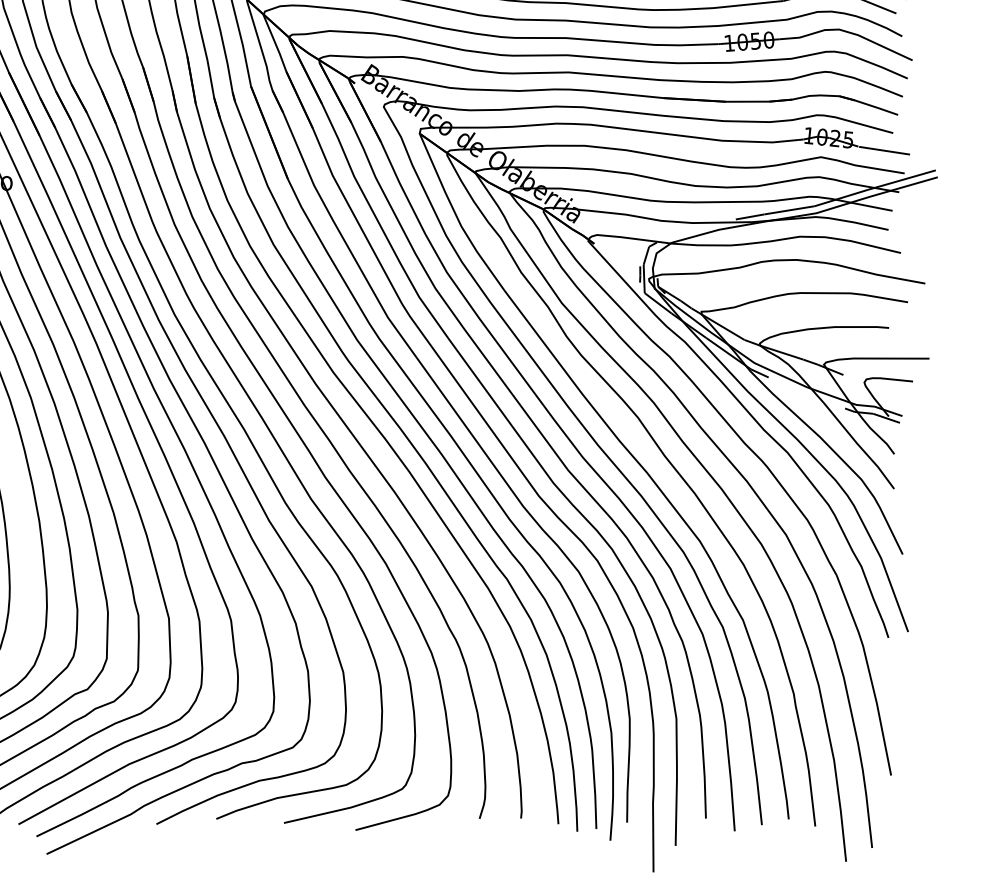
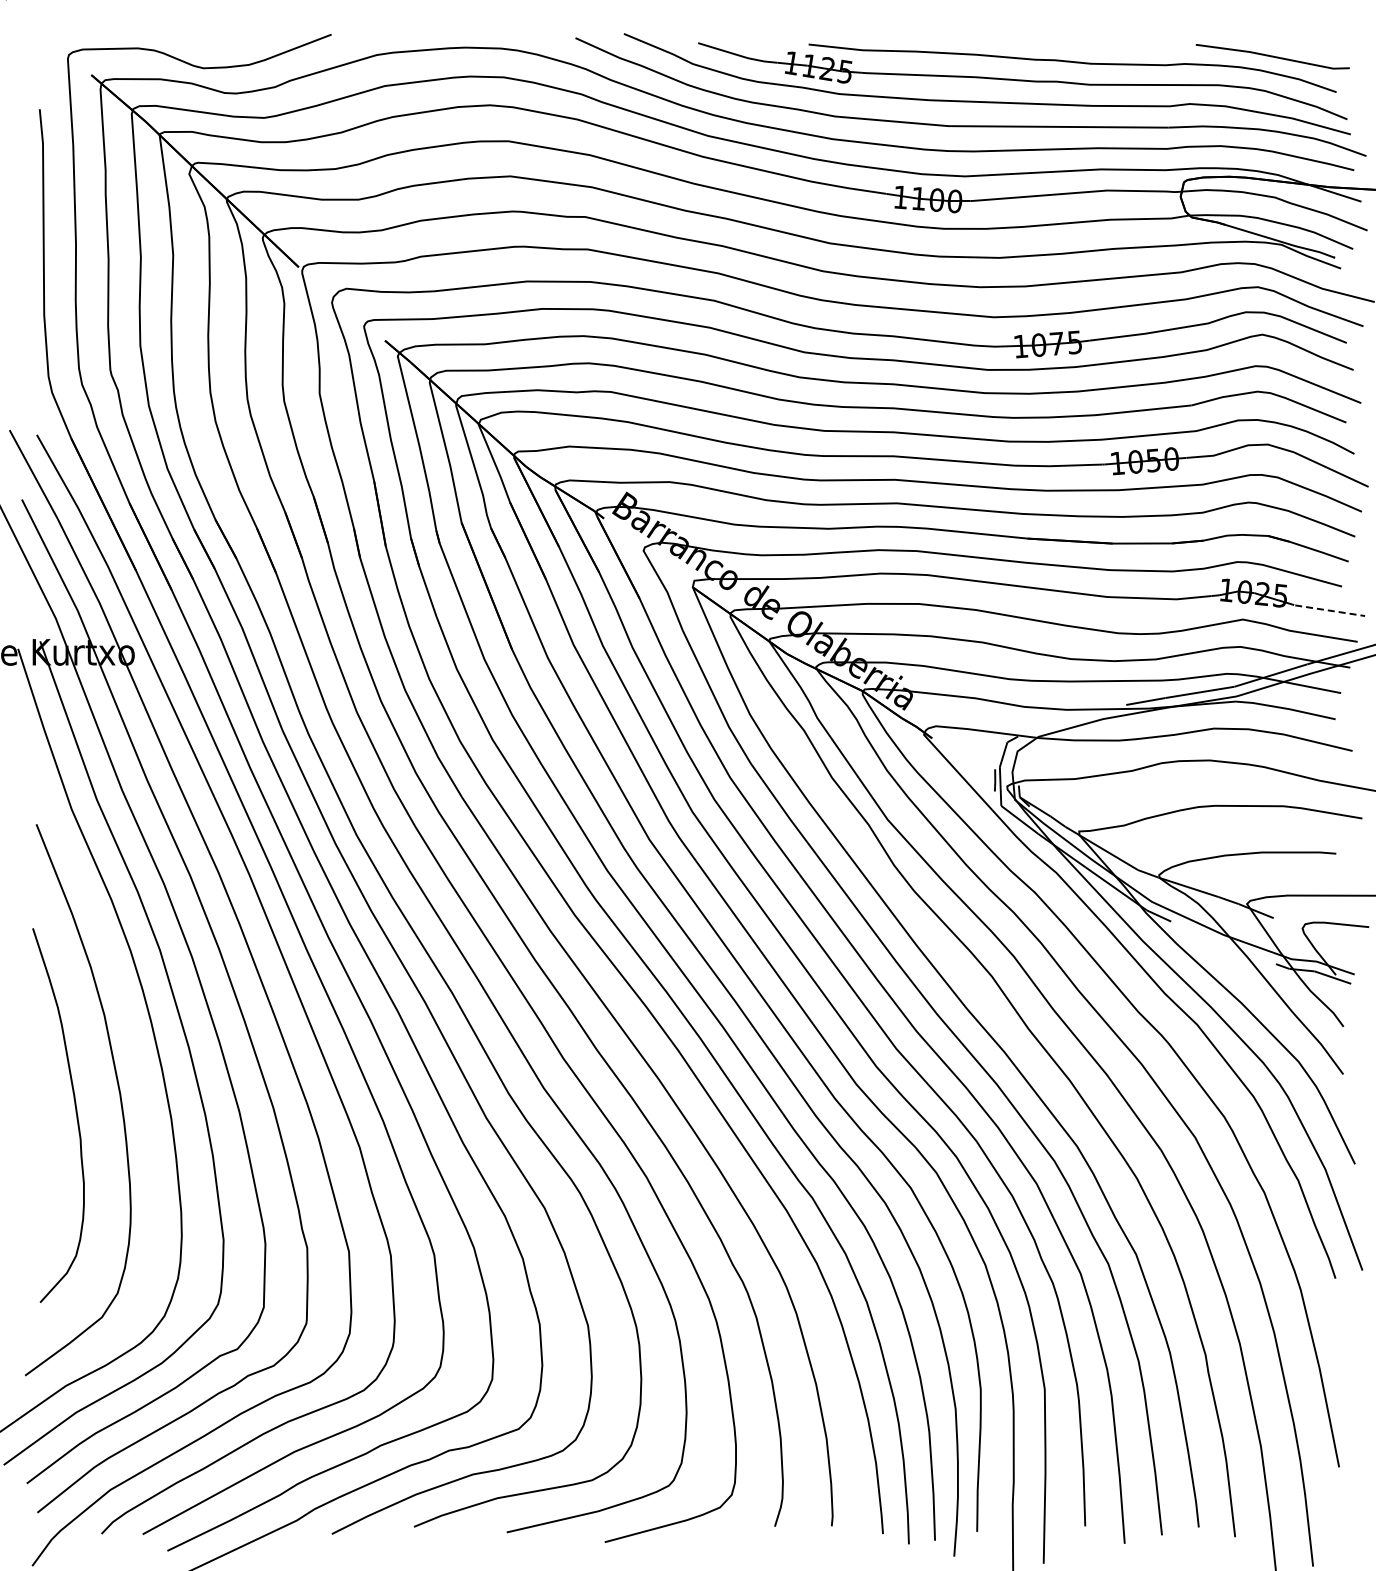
line: (884, 150) -> (1329, 610), solid -> dashed

